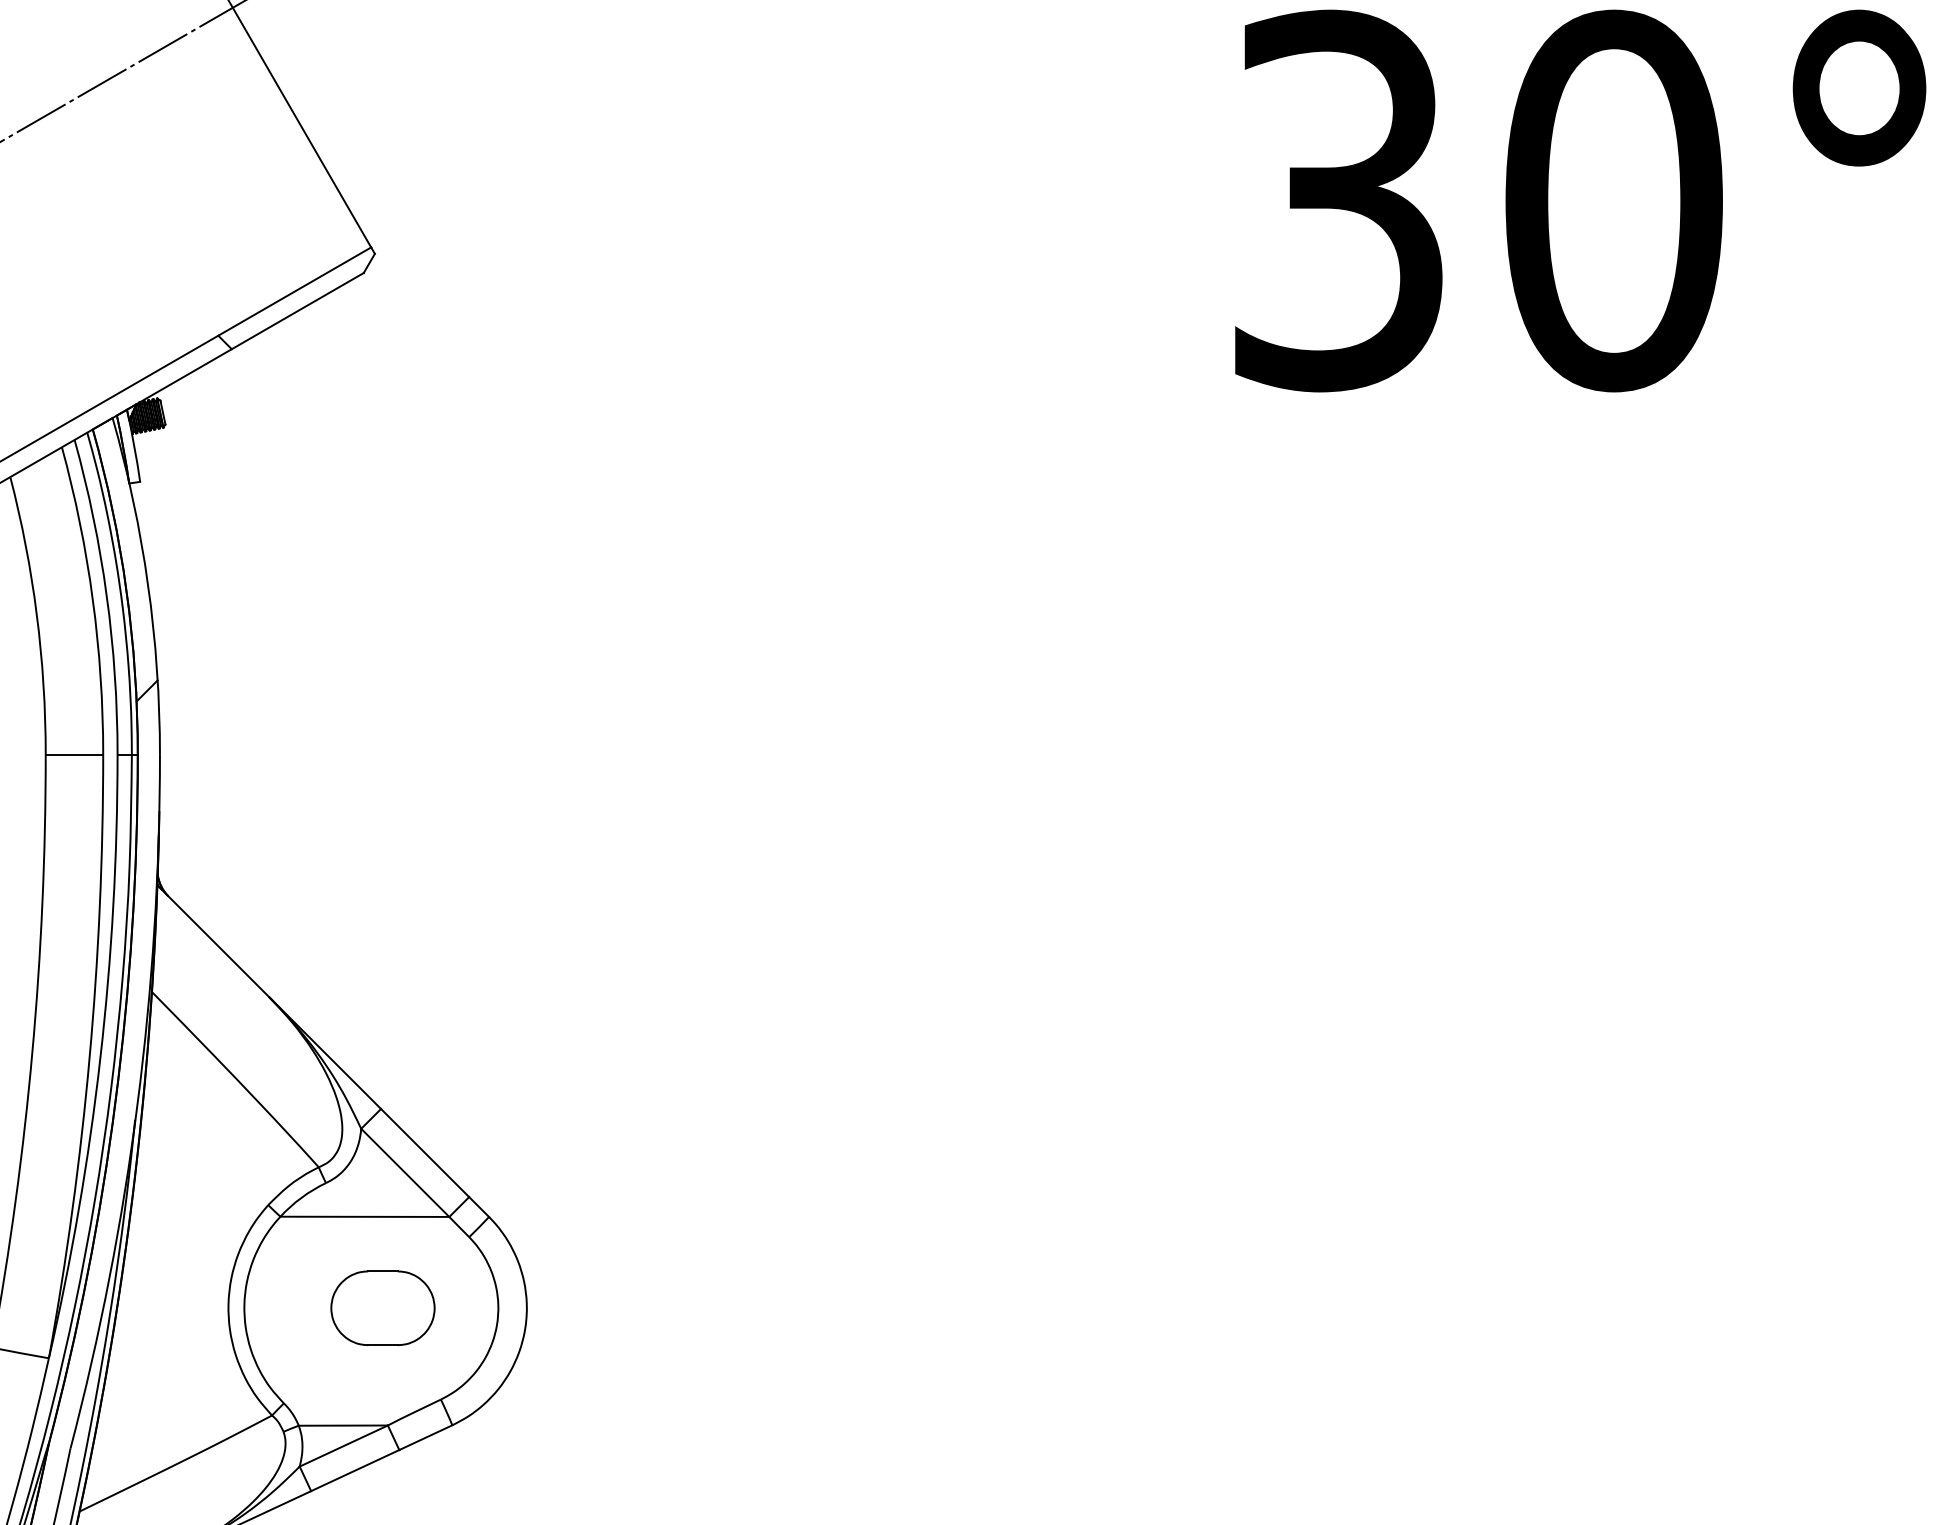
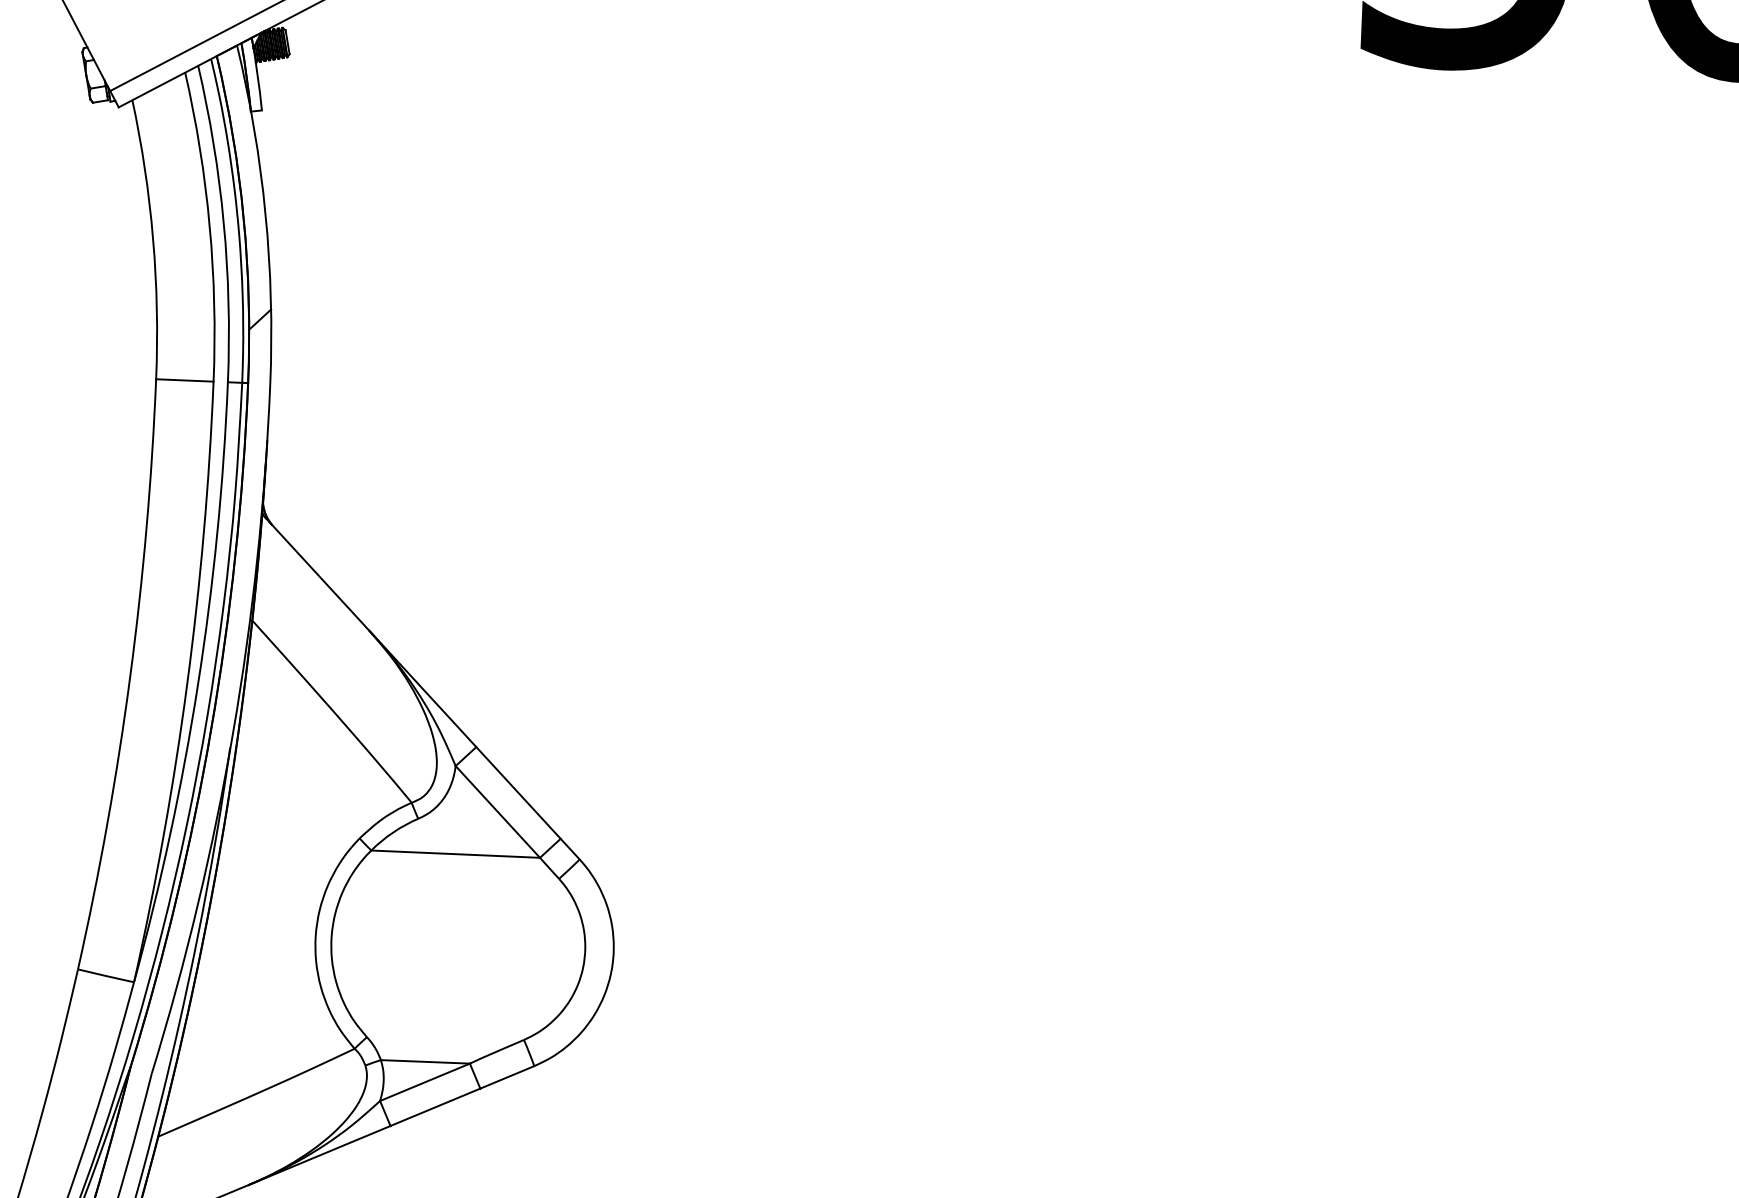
part: (382, 1307) -> (469, 945), removed

